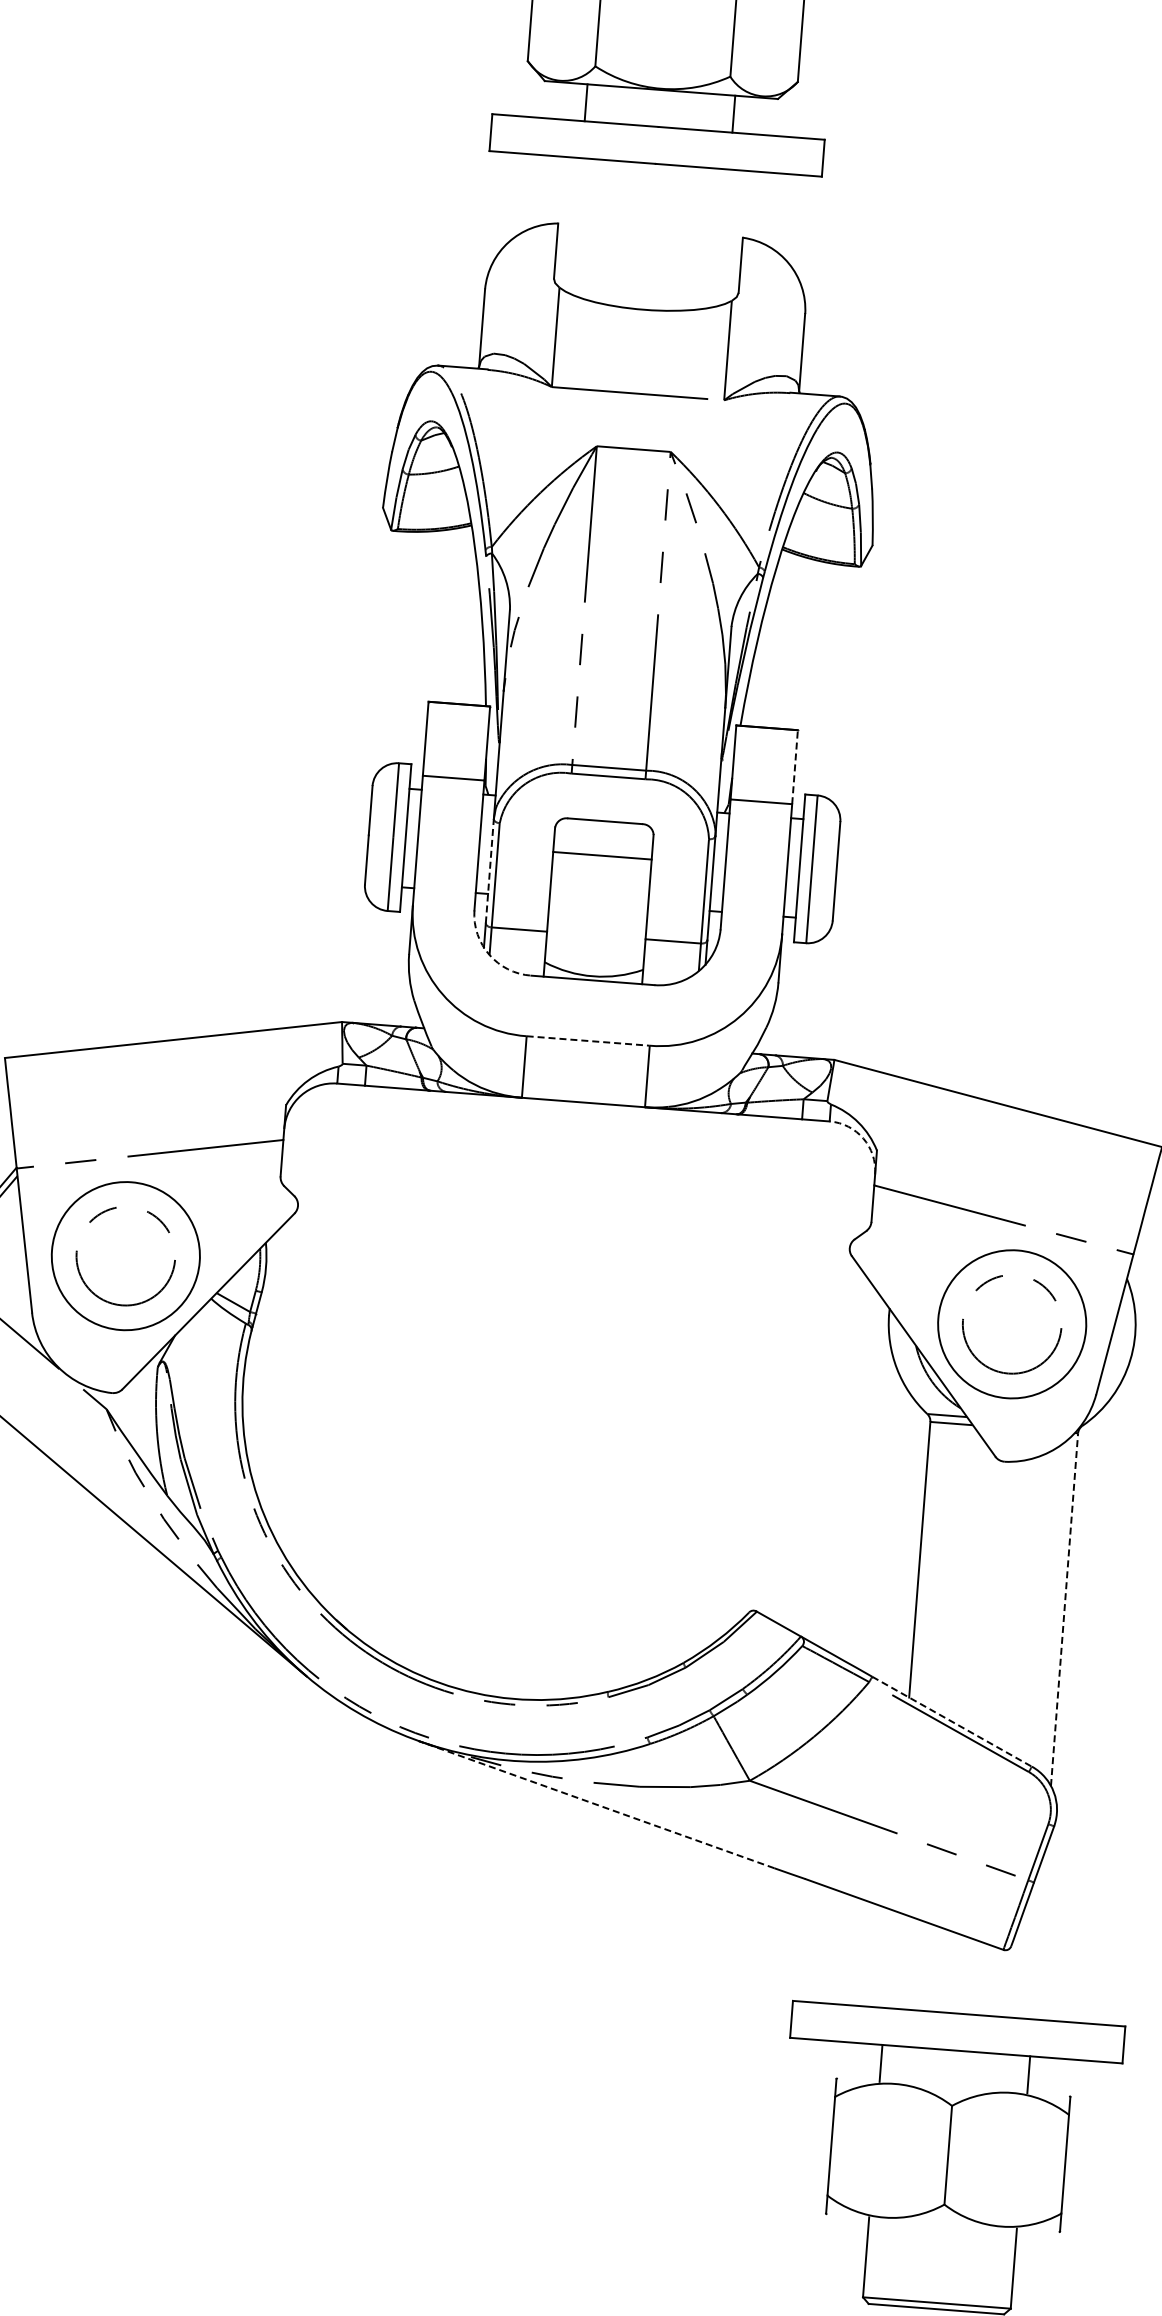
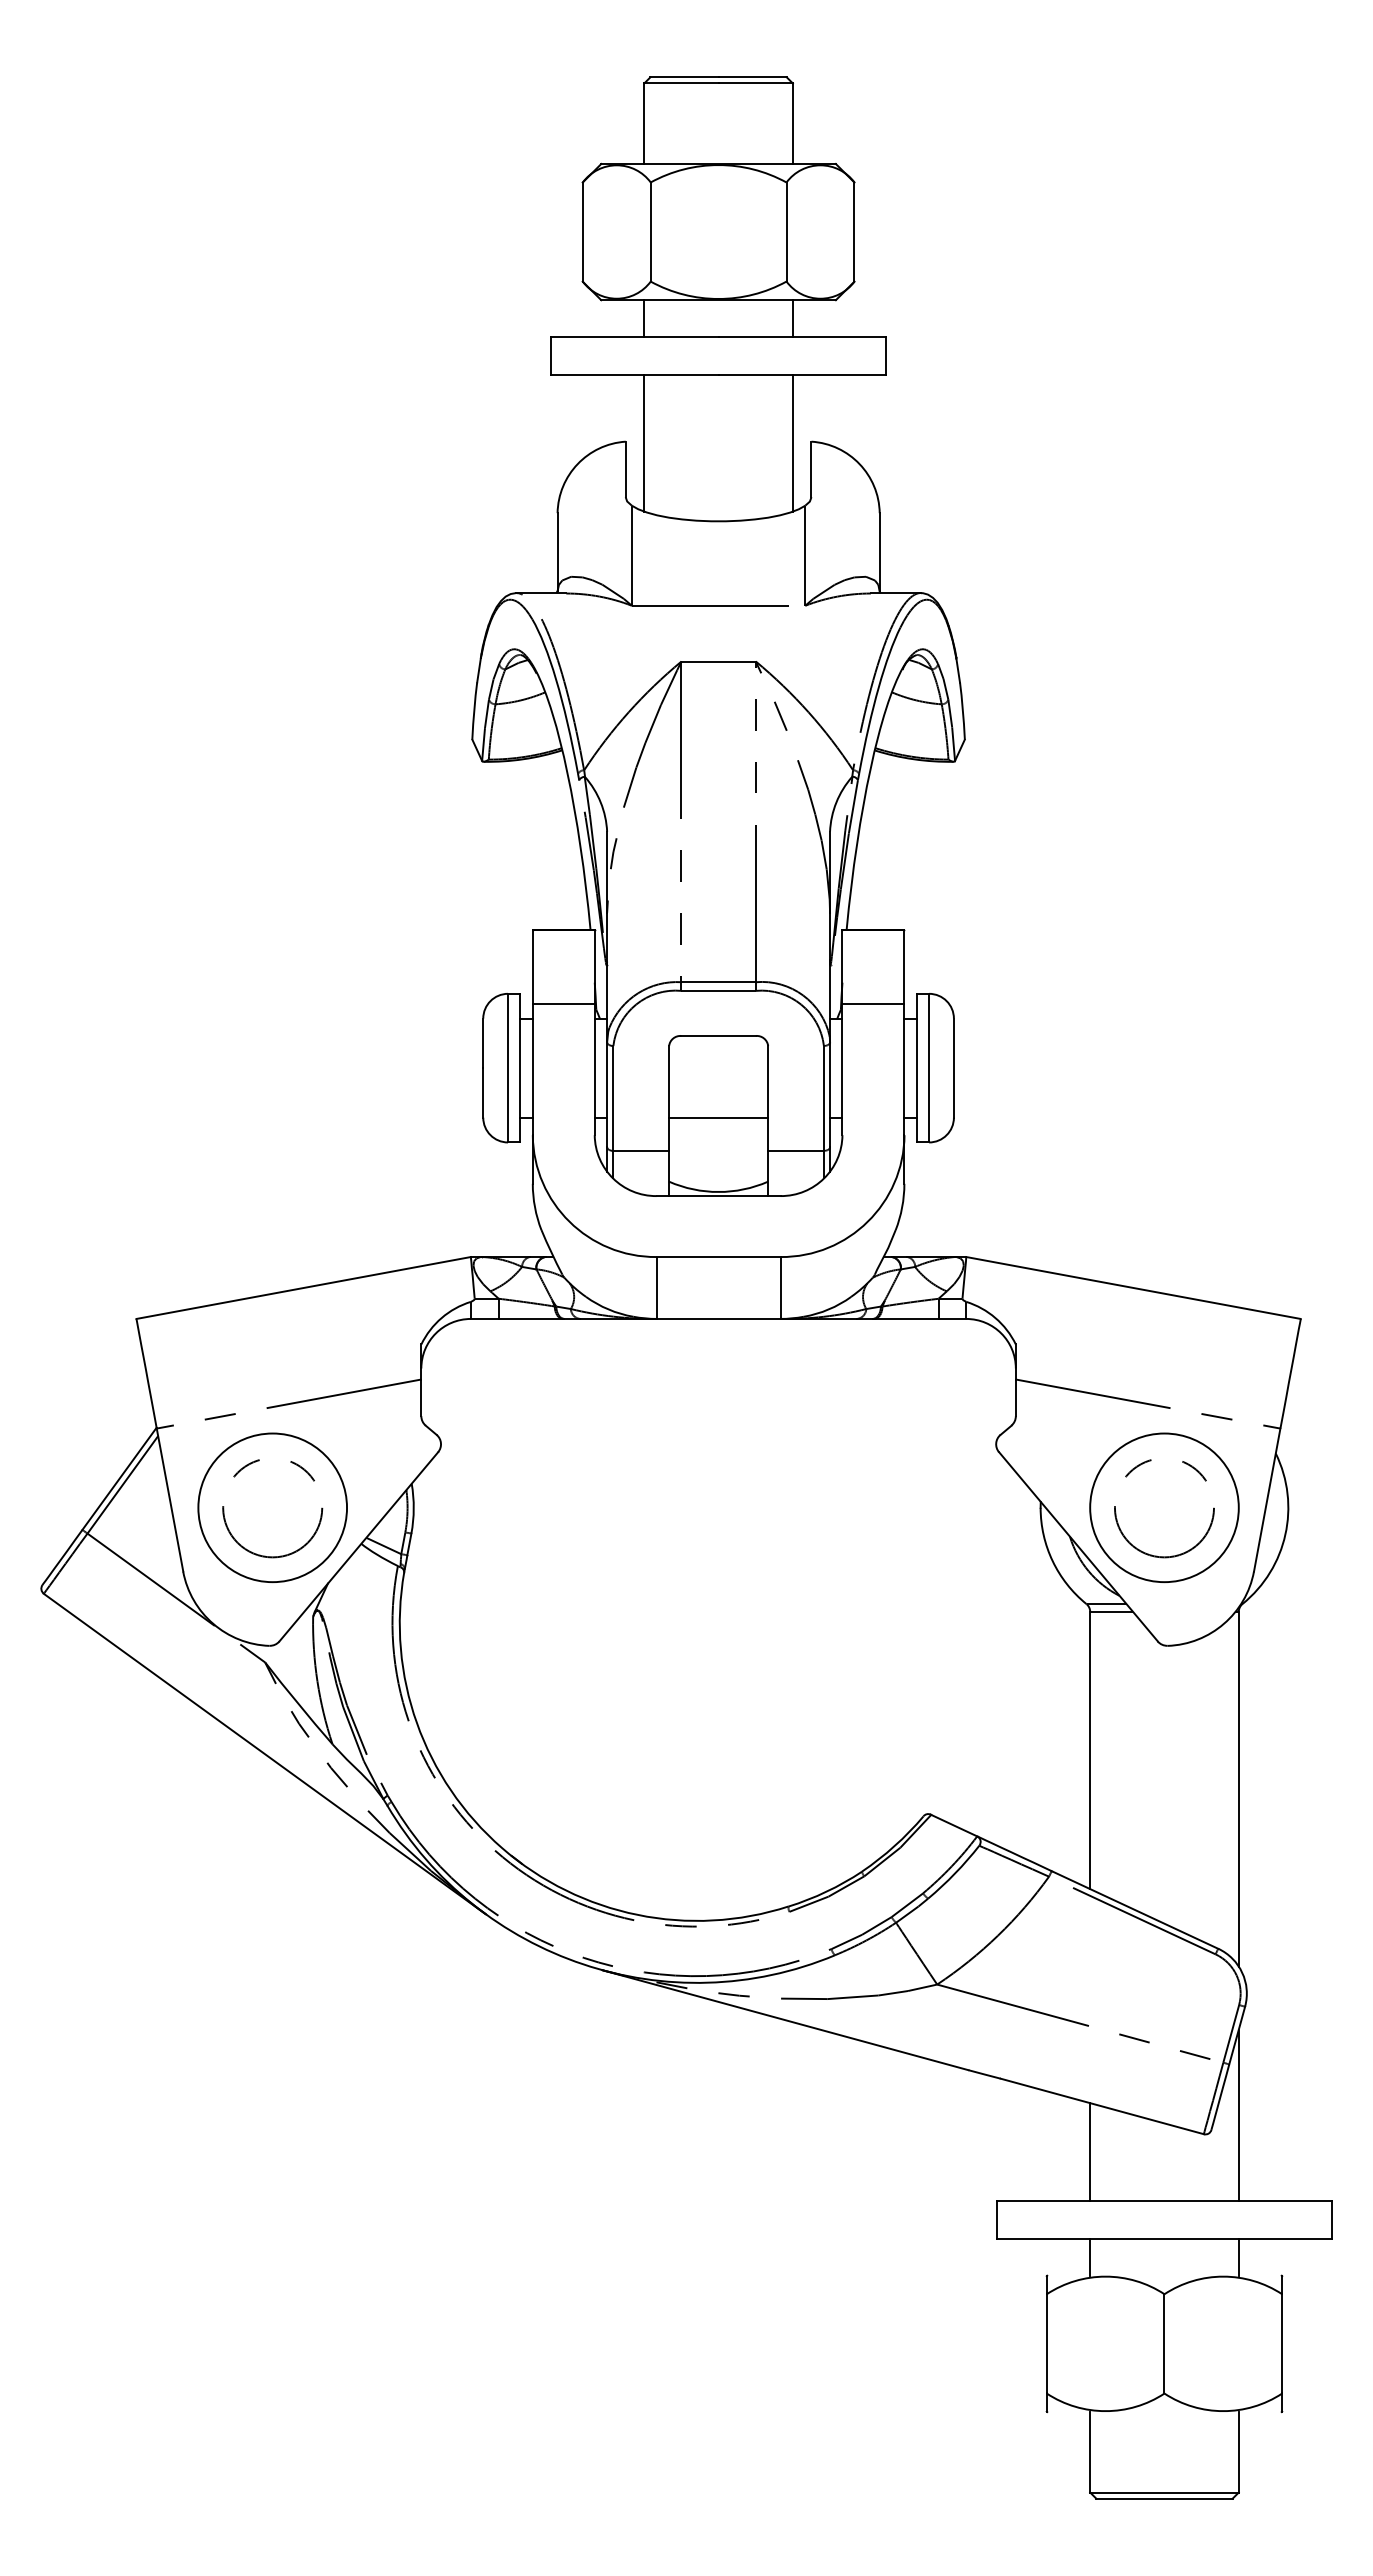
line: (576, 225) -> (644, 442), added
line: (723, 237) -> (792, 442), added
line: (795, 766) -> (904, 966), dashed -> solid
line: (602, 855) -> (718, 1117), moved
line: (490, 870) -> (607, 1094), dashed -> solid
arc: (489, 954) -> (613, 1178), dashed -> solid
line: (588, 1041) -> (718, 1257), dashed -> solid
arc: (863, 1138) -> (1001, 1333), dashed -> solid
line: (1064, 1608) -> (1238, 1788), dashed -> solid
line: (951, 1721) -> (1134, 1909), dashed -> solid
line: (596, 1804) -> (785, 2020), dashed -> solid
line: (1039, 1933) -> (1238, 2115), added
line: (889, 1959) -> (1090, 2152), added

